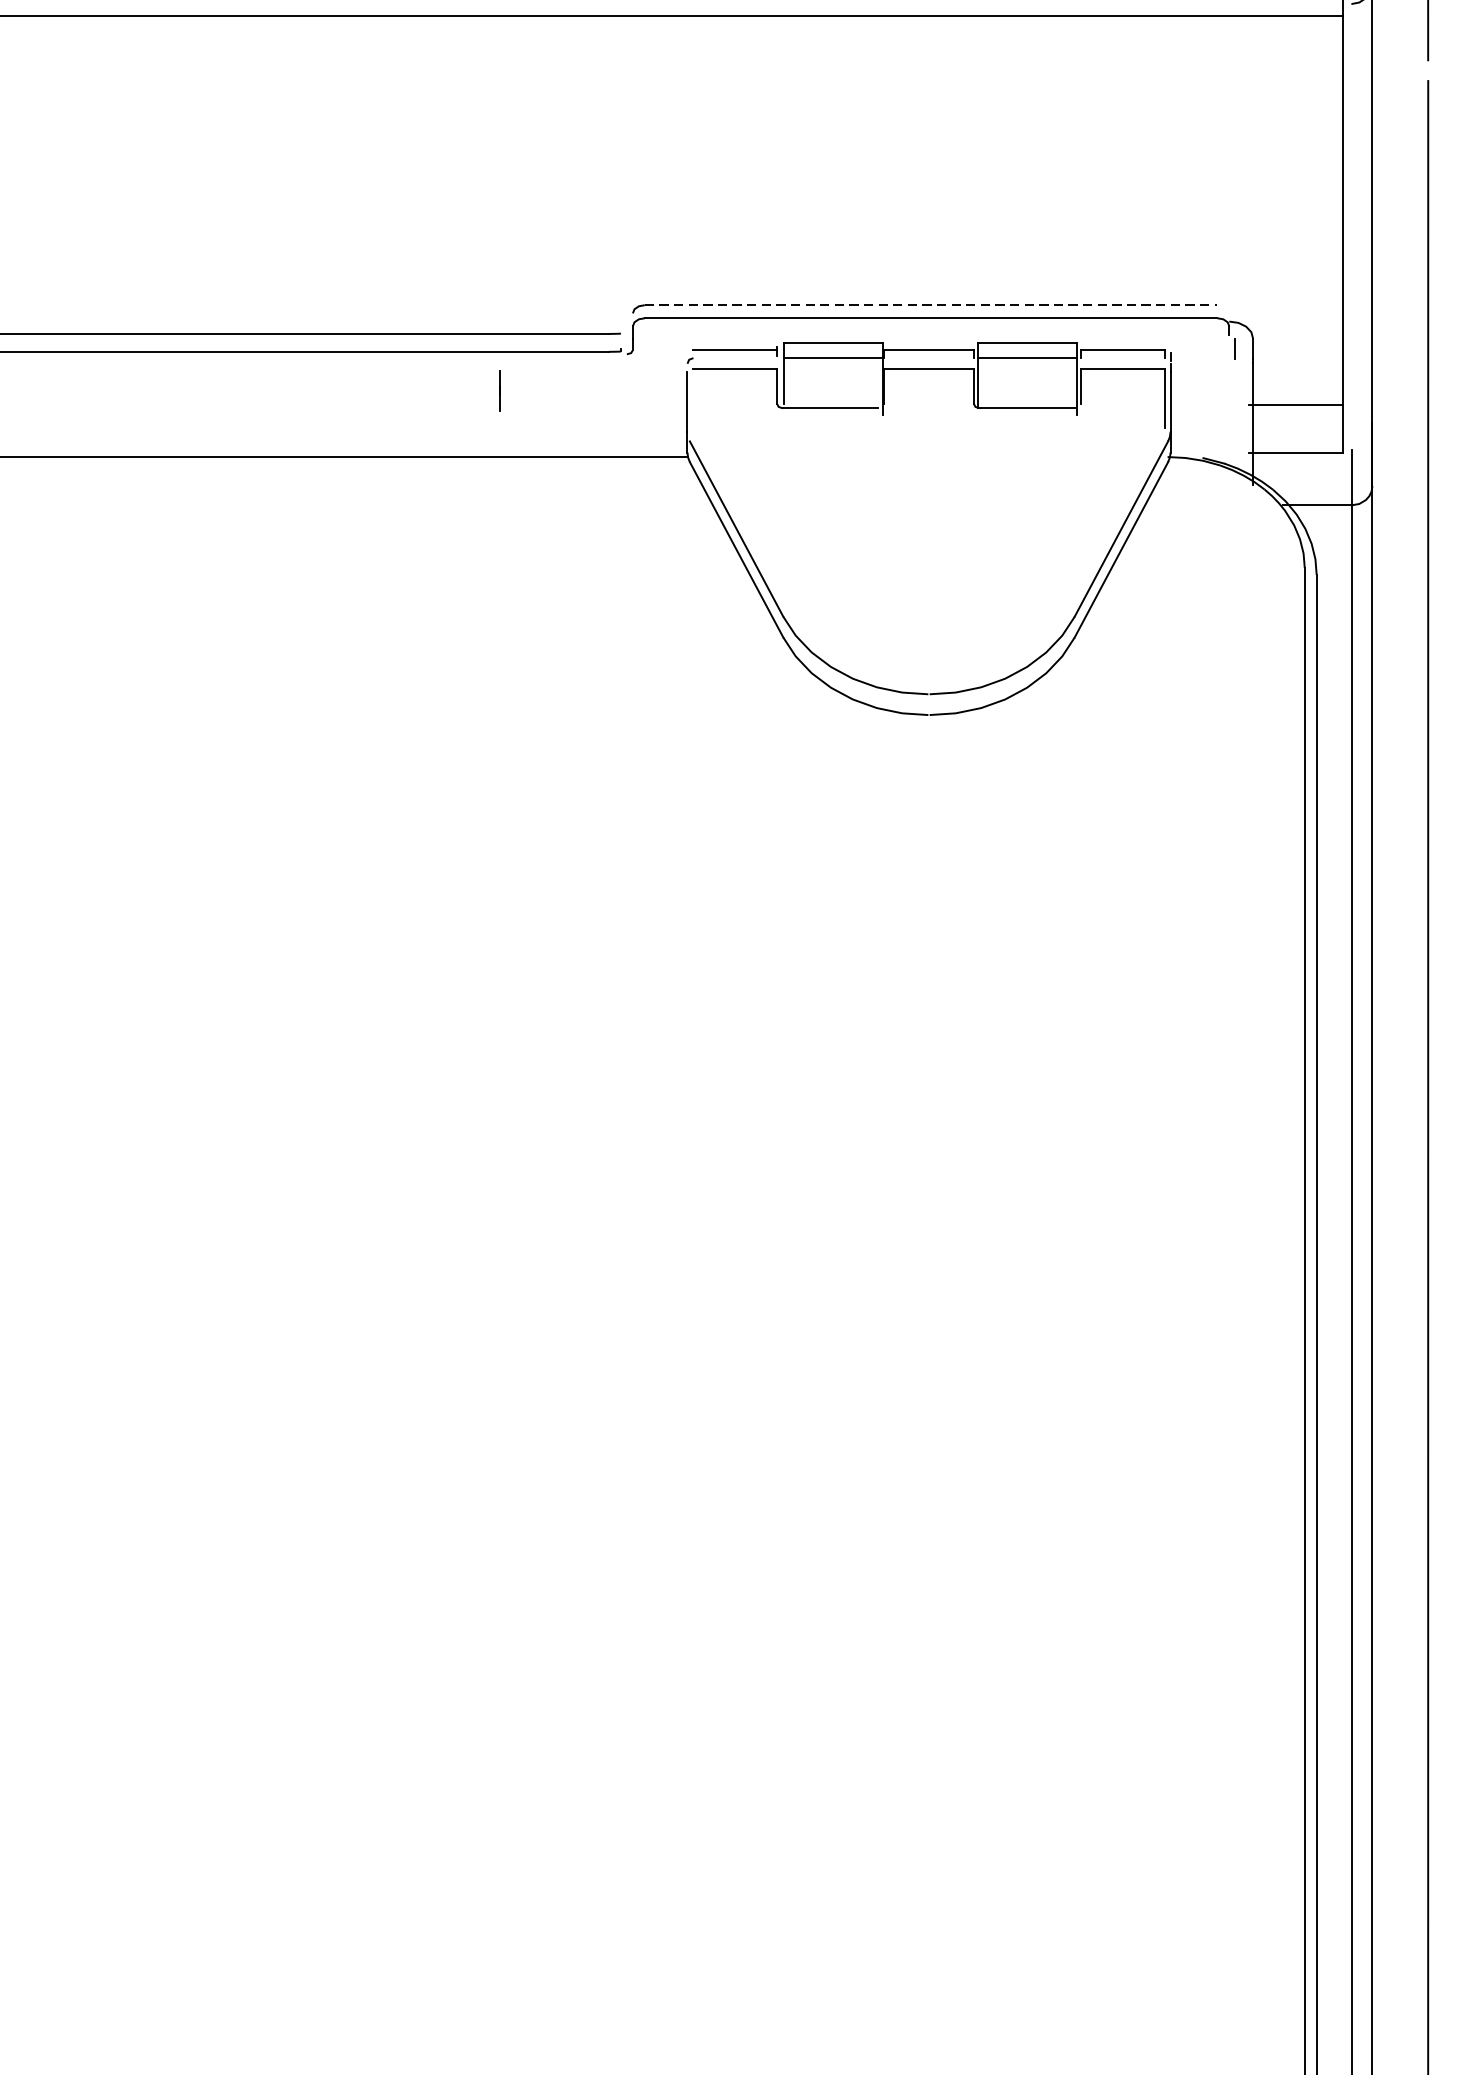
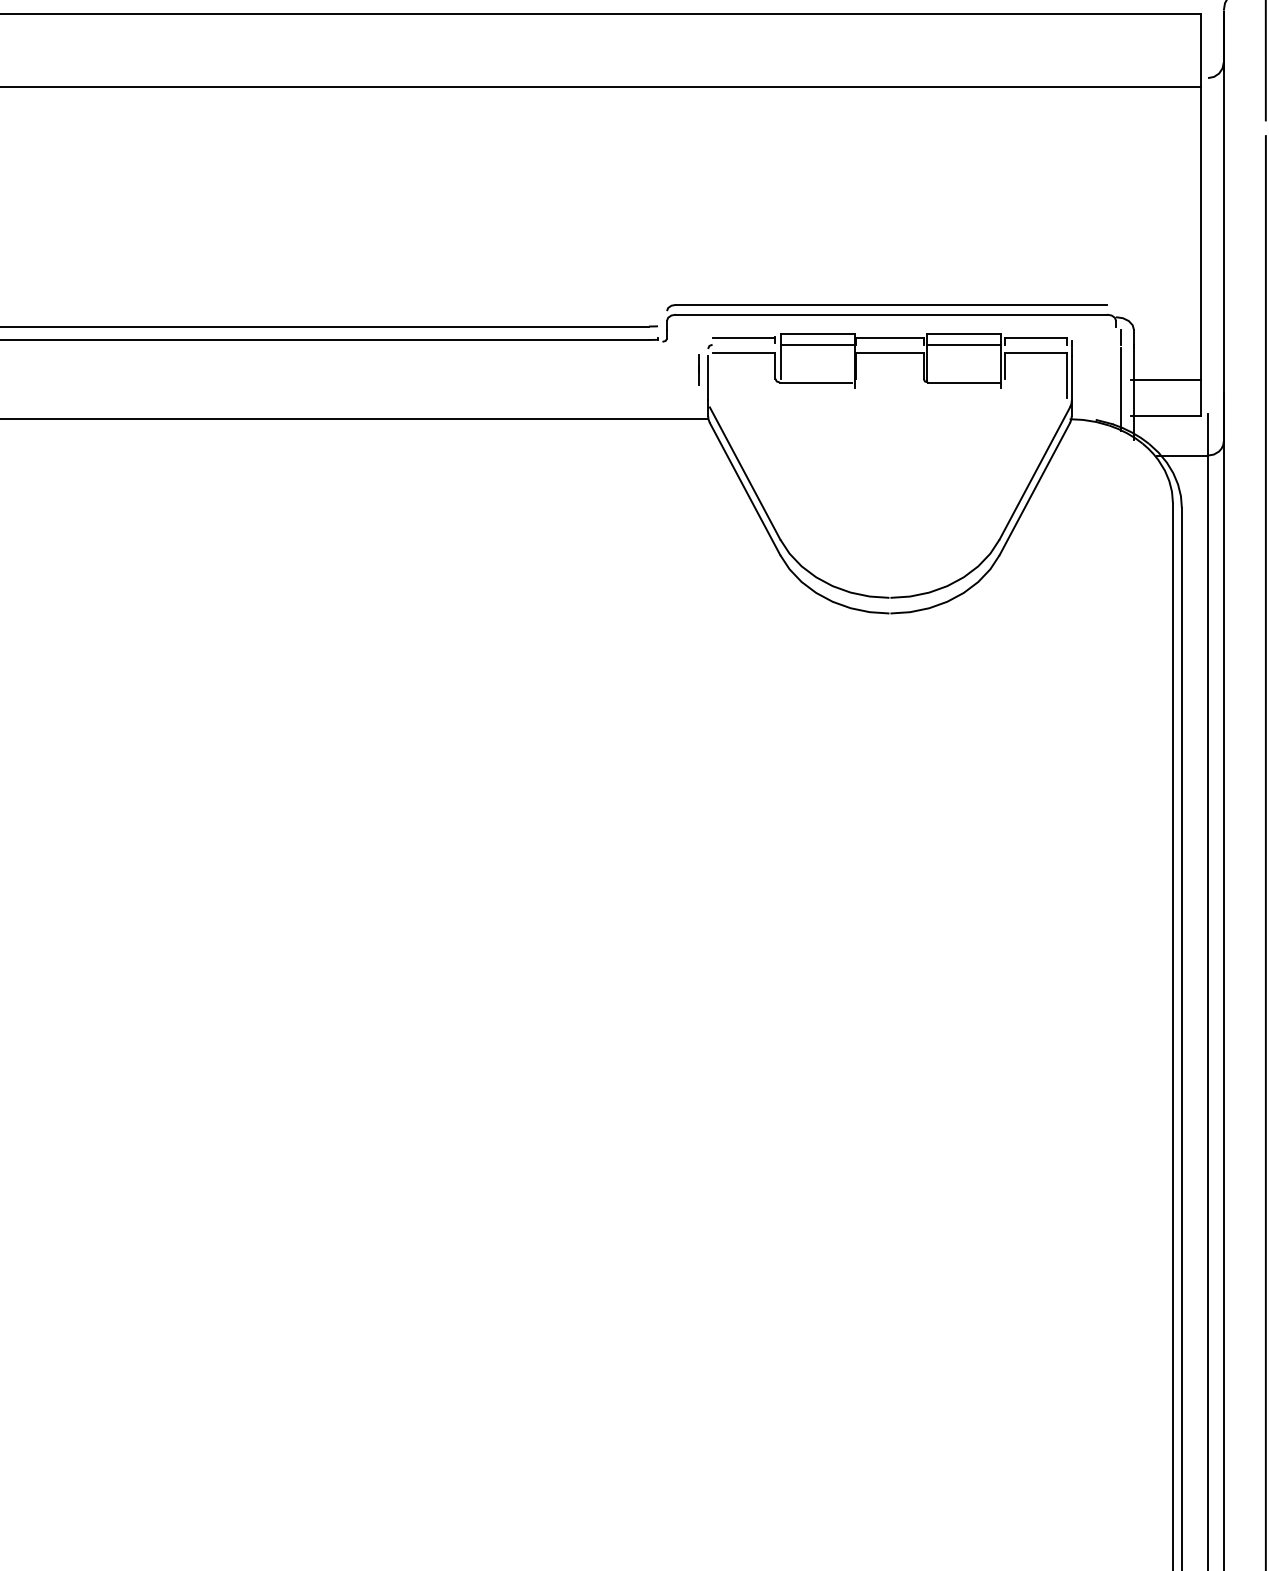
line: (931, 304) -> (891, 304), dashed -> solid
line: (499, 391) -> (698, 369), moved
line: (1235, 417) -> (1120, 389), added

